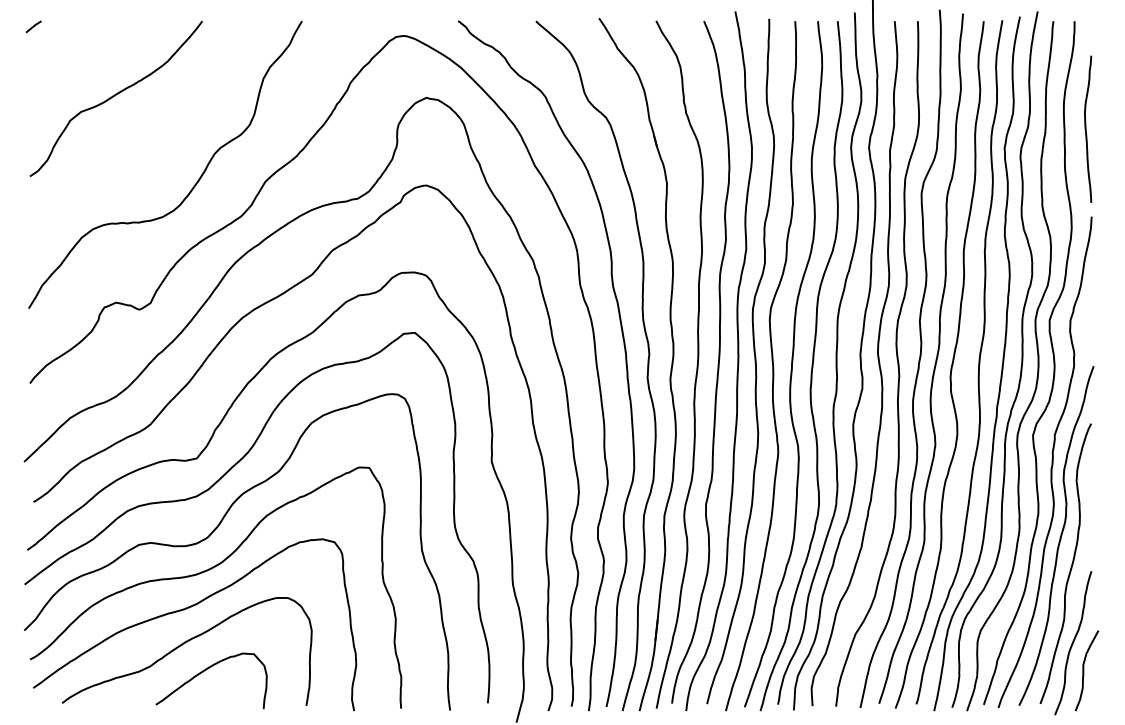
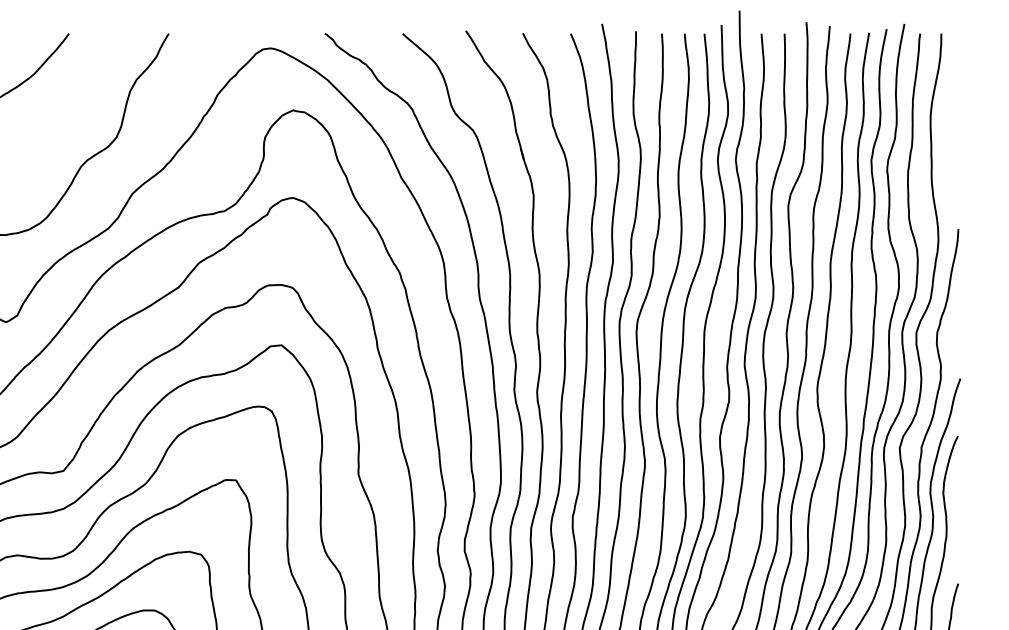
curve: (1086, 128) -> (953, 140), removed

